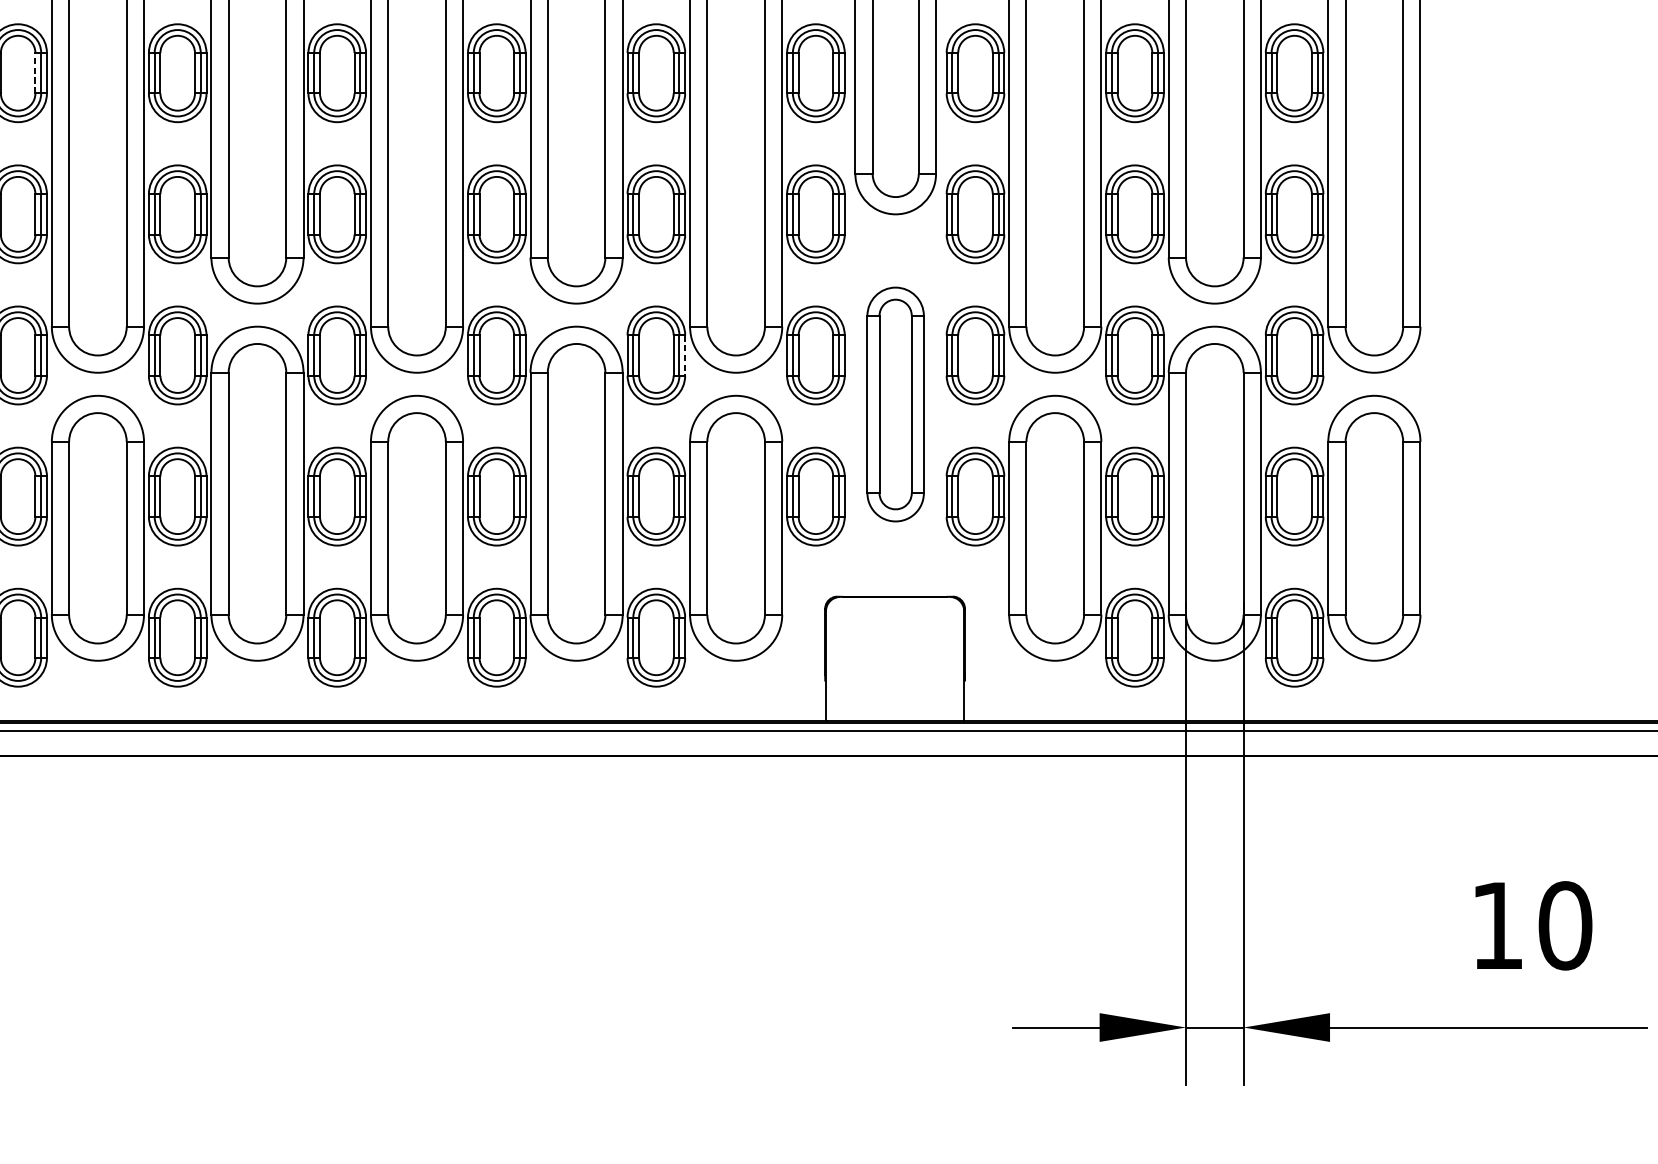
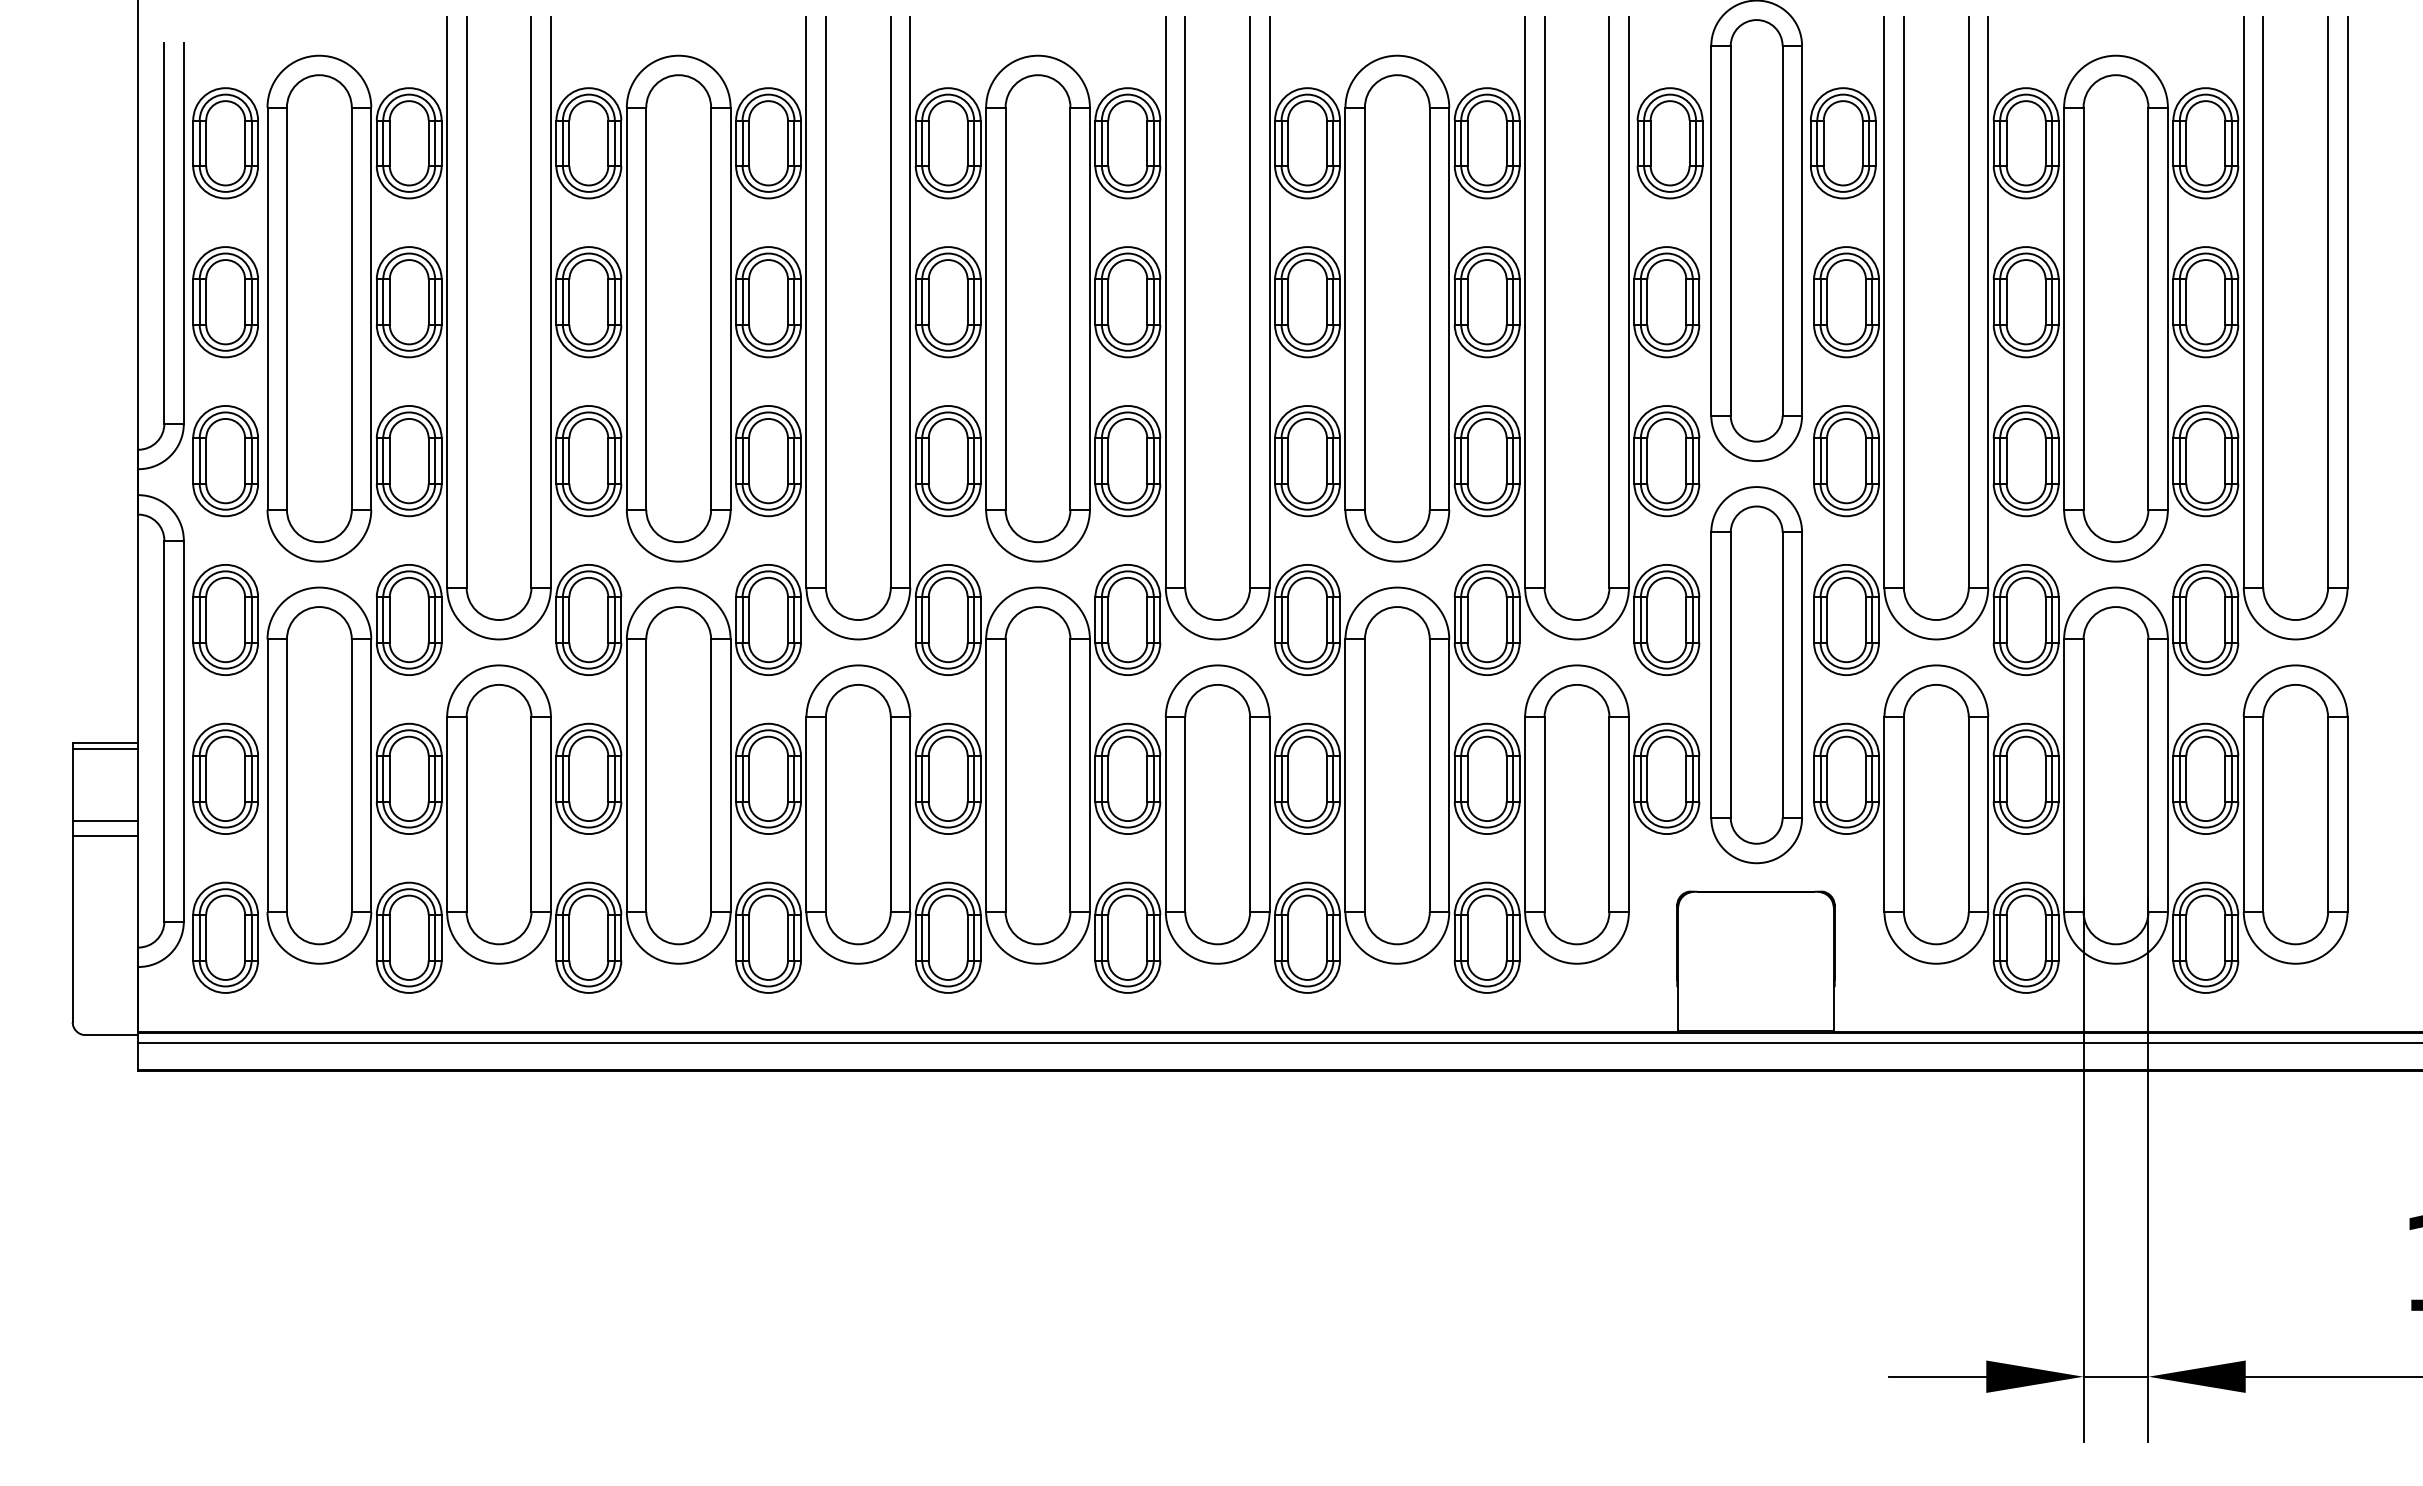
line: (35, 73) -> (788, 302), dashed -> solid
line: (685, 355) -> (1519, 620), dashed -> solid
part: (895, 404) -> (1756, 675), size x1.43

